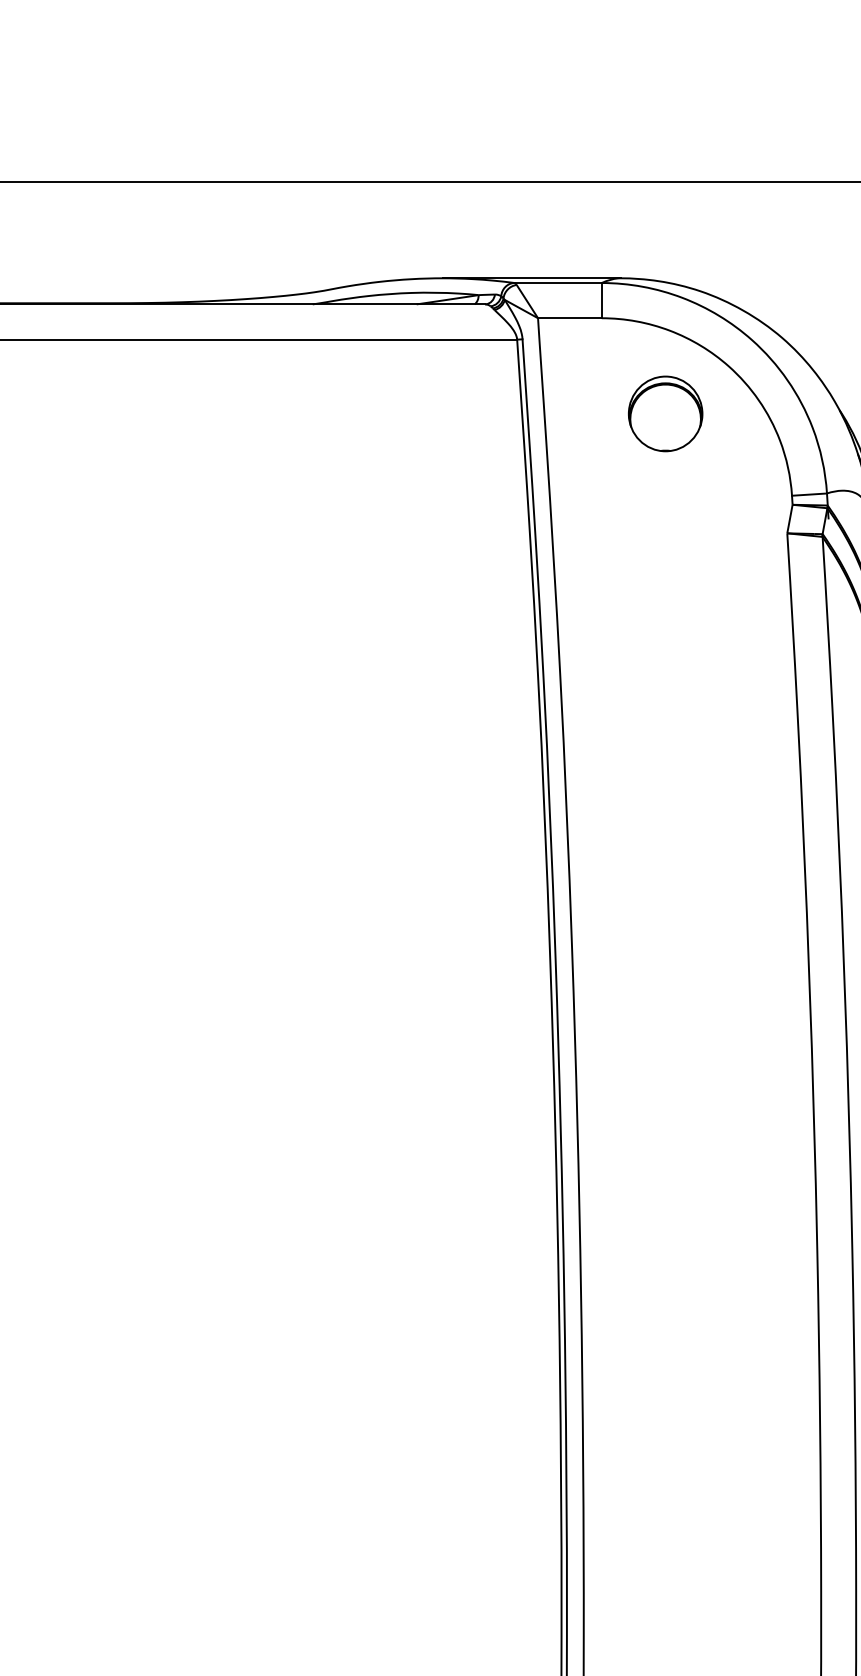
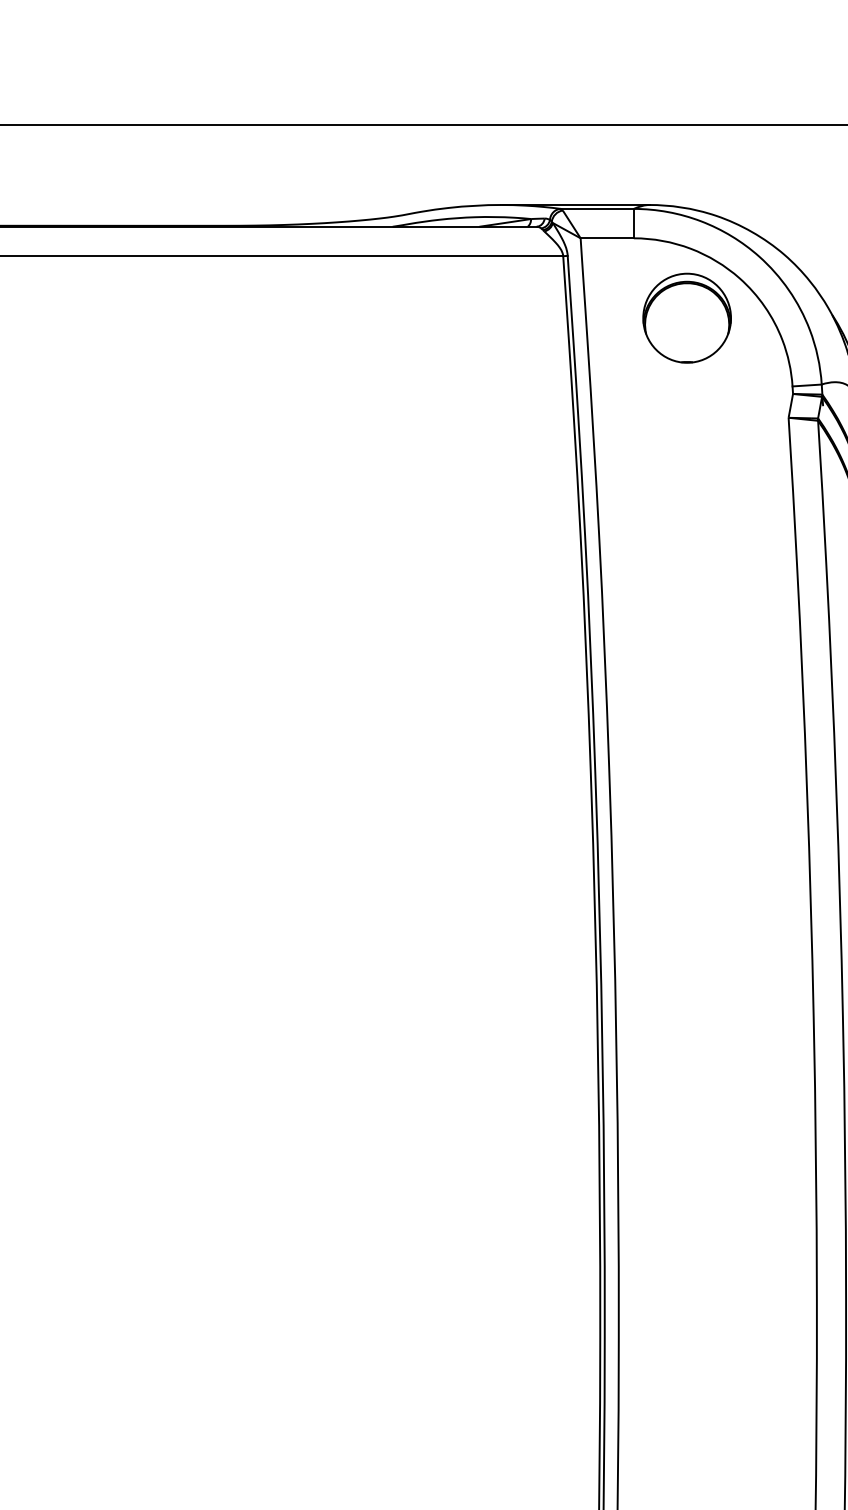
part: (664, 413) -> (686, 317), size x1.43

